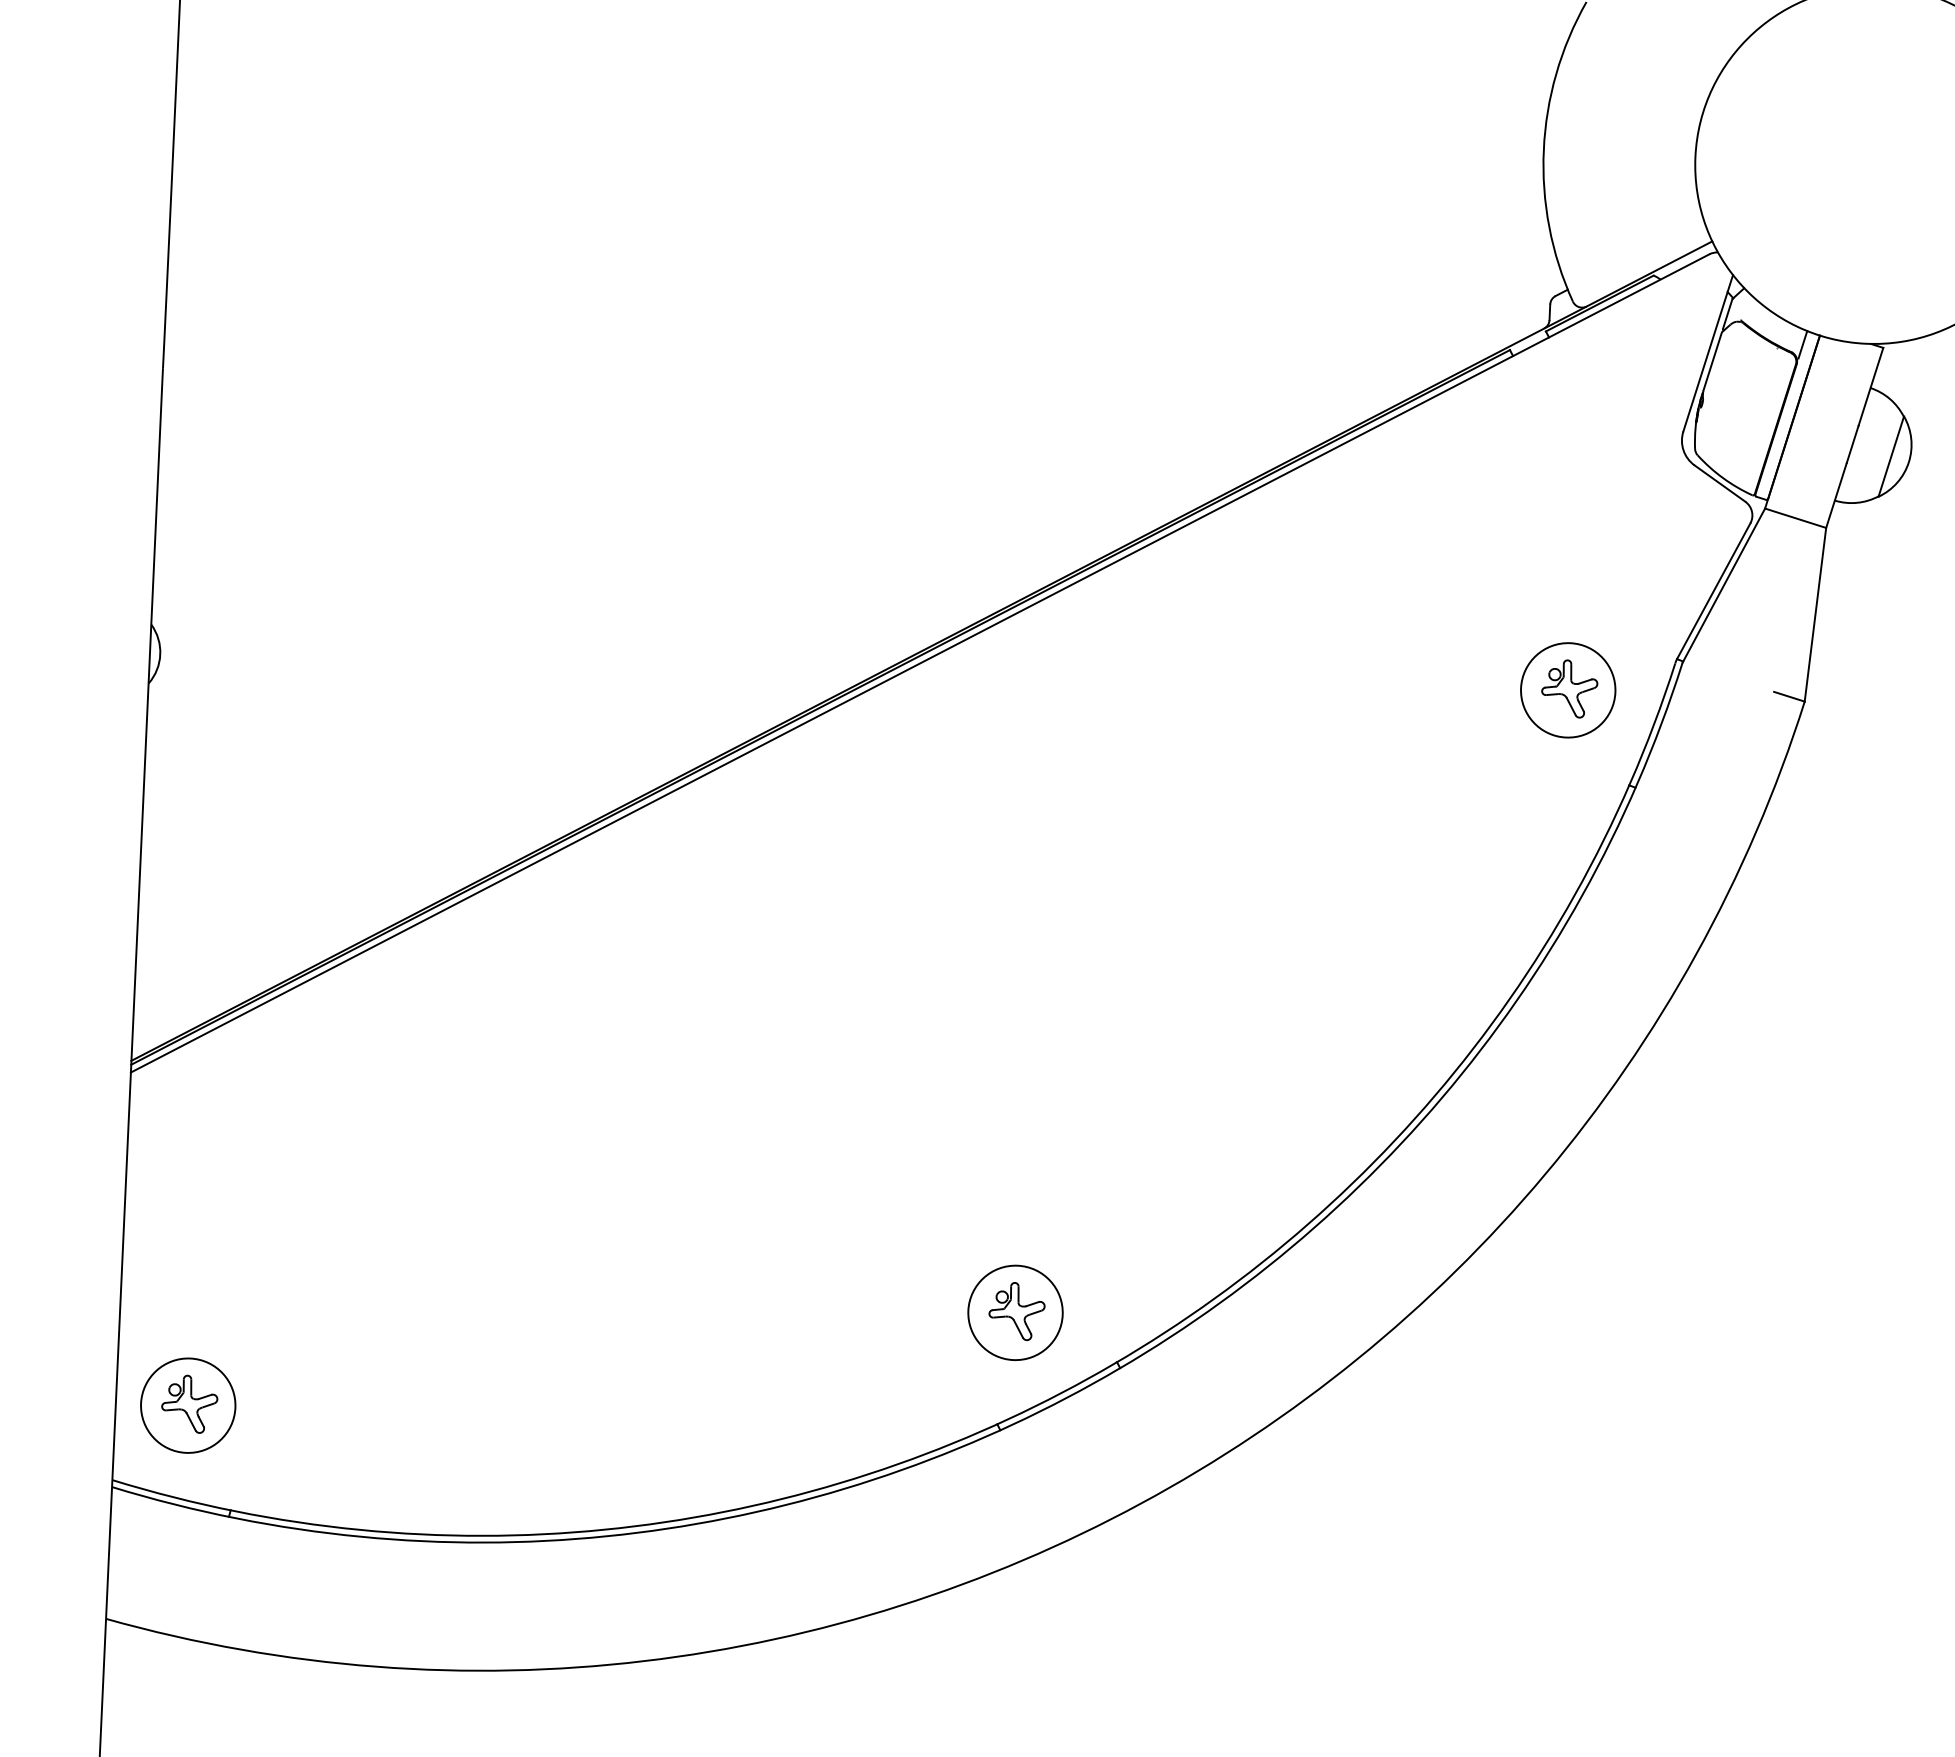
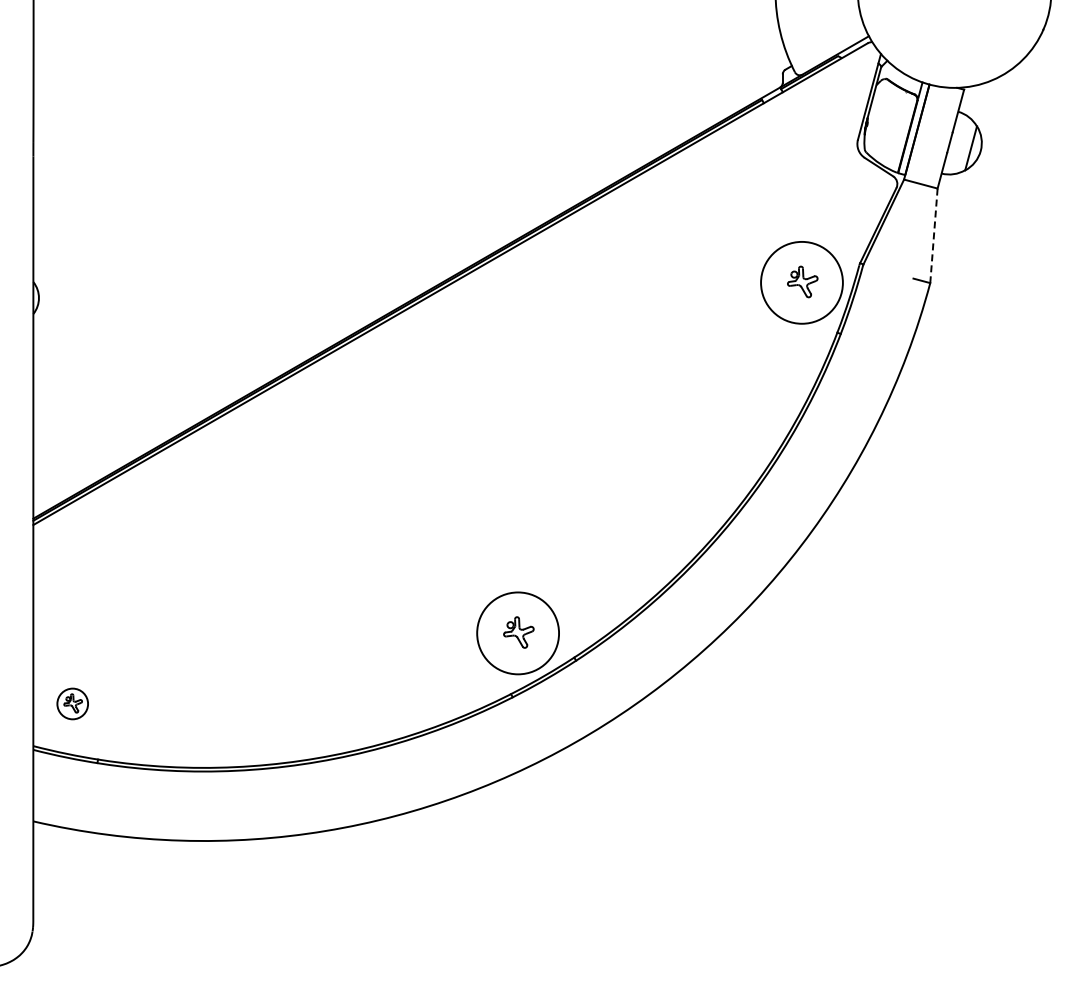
line: (1814, 615) -> (933, 236), solid -> dashed
circle: (1567, 689) -> (801, 282), size x1.6
circle: (1014, 1311) -> (517, 632), size x1.6
part: (188, 1404) -> (72, 703), size x0.6

